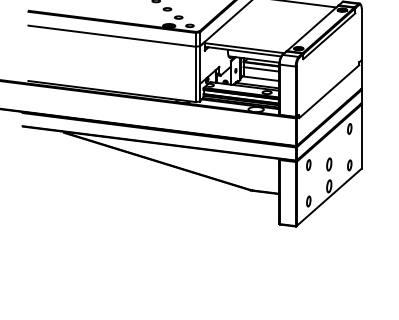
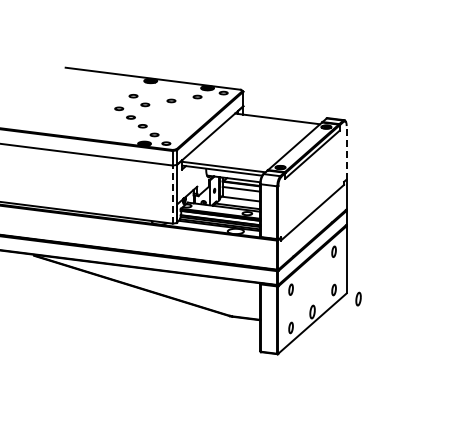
line: (361, 34) -> (346, 152), solid -> dashed
line: (195, 74) -> (172, 194), solid -> dashed
part: (329, 163) -> (358, 298), moved

